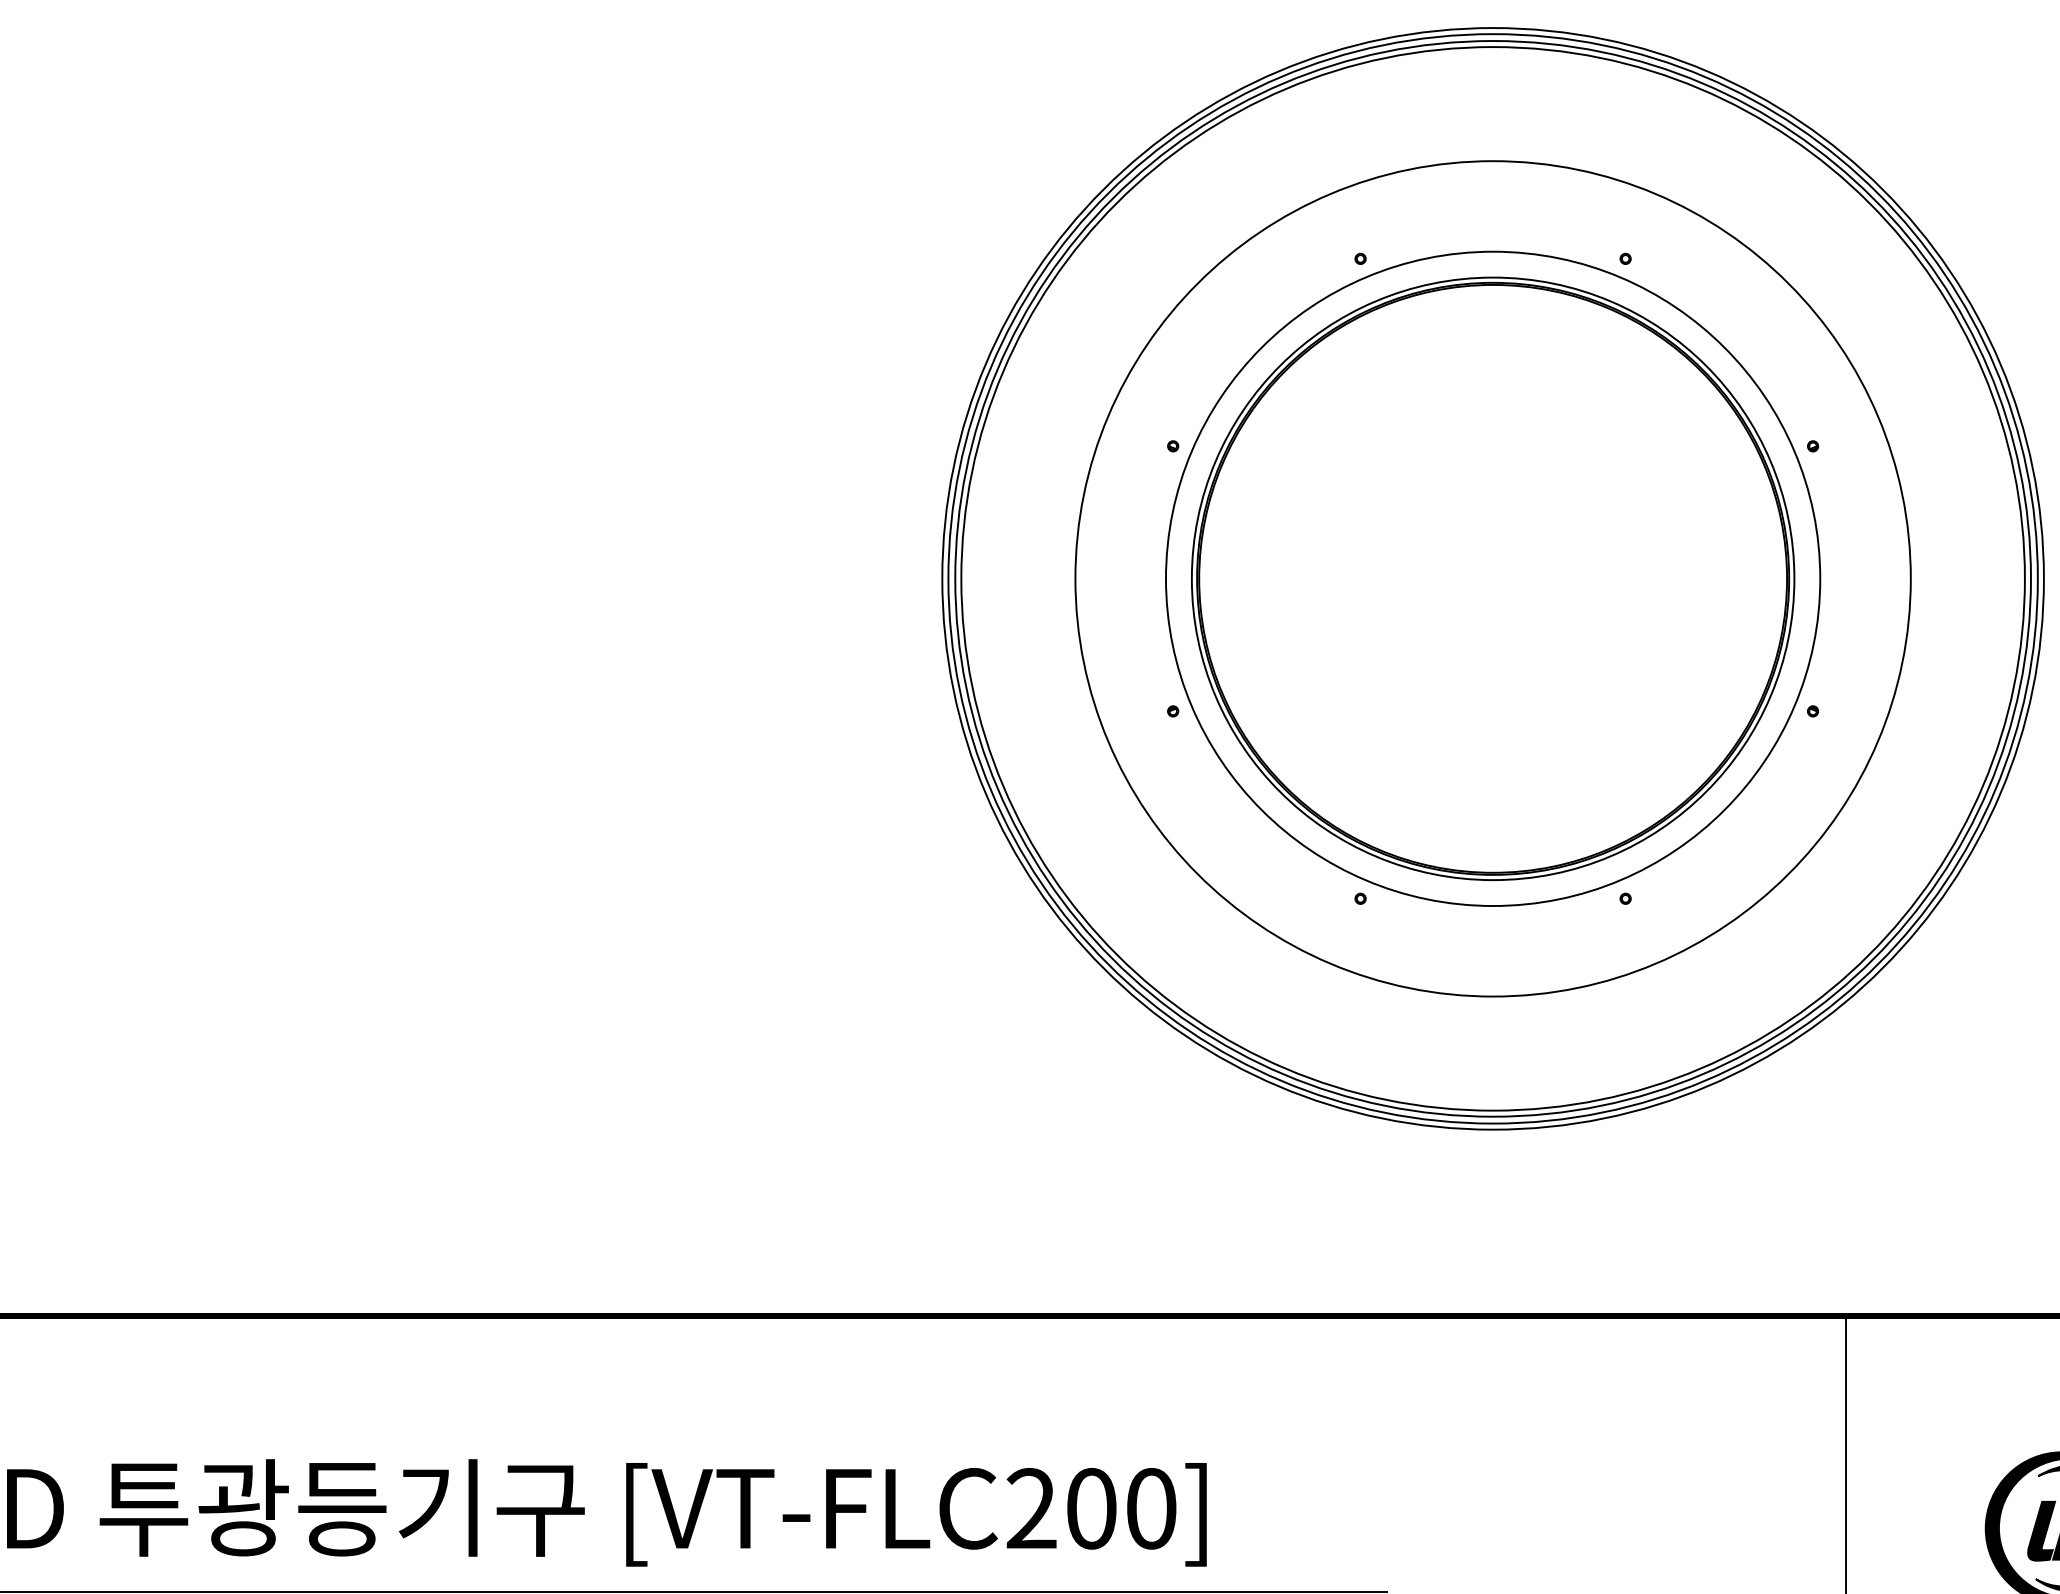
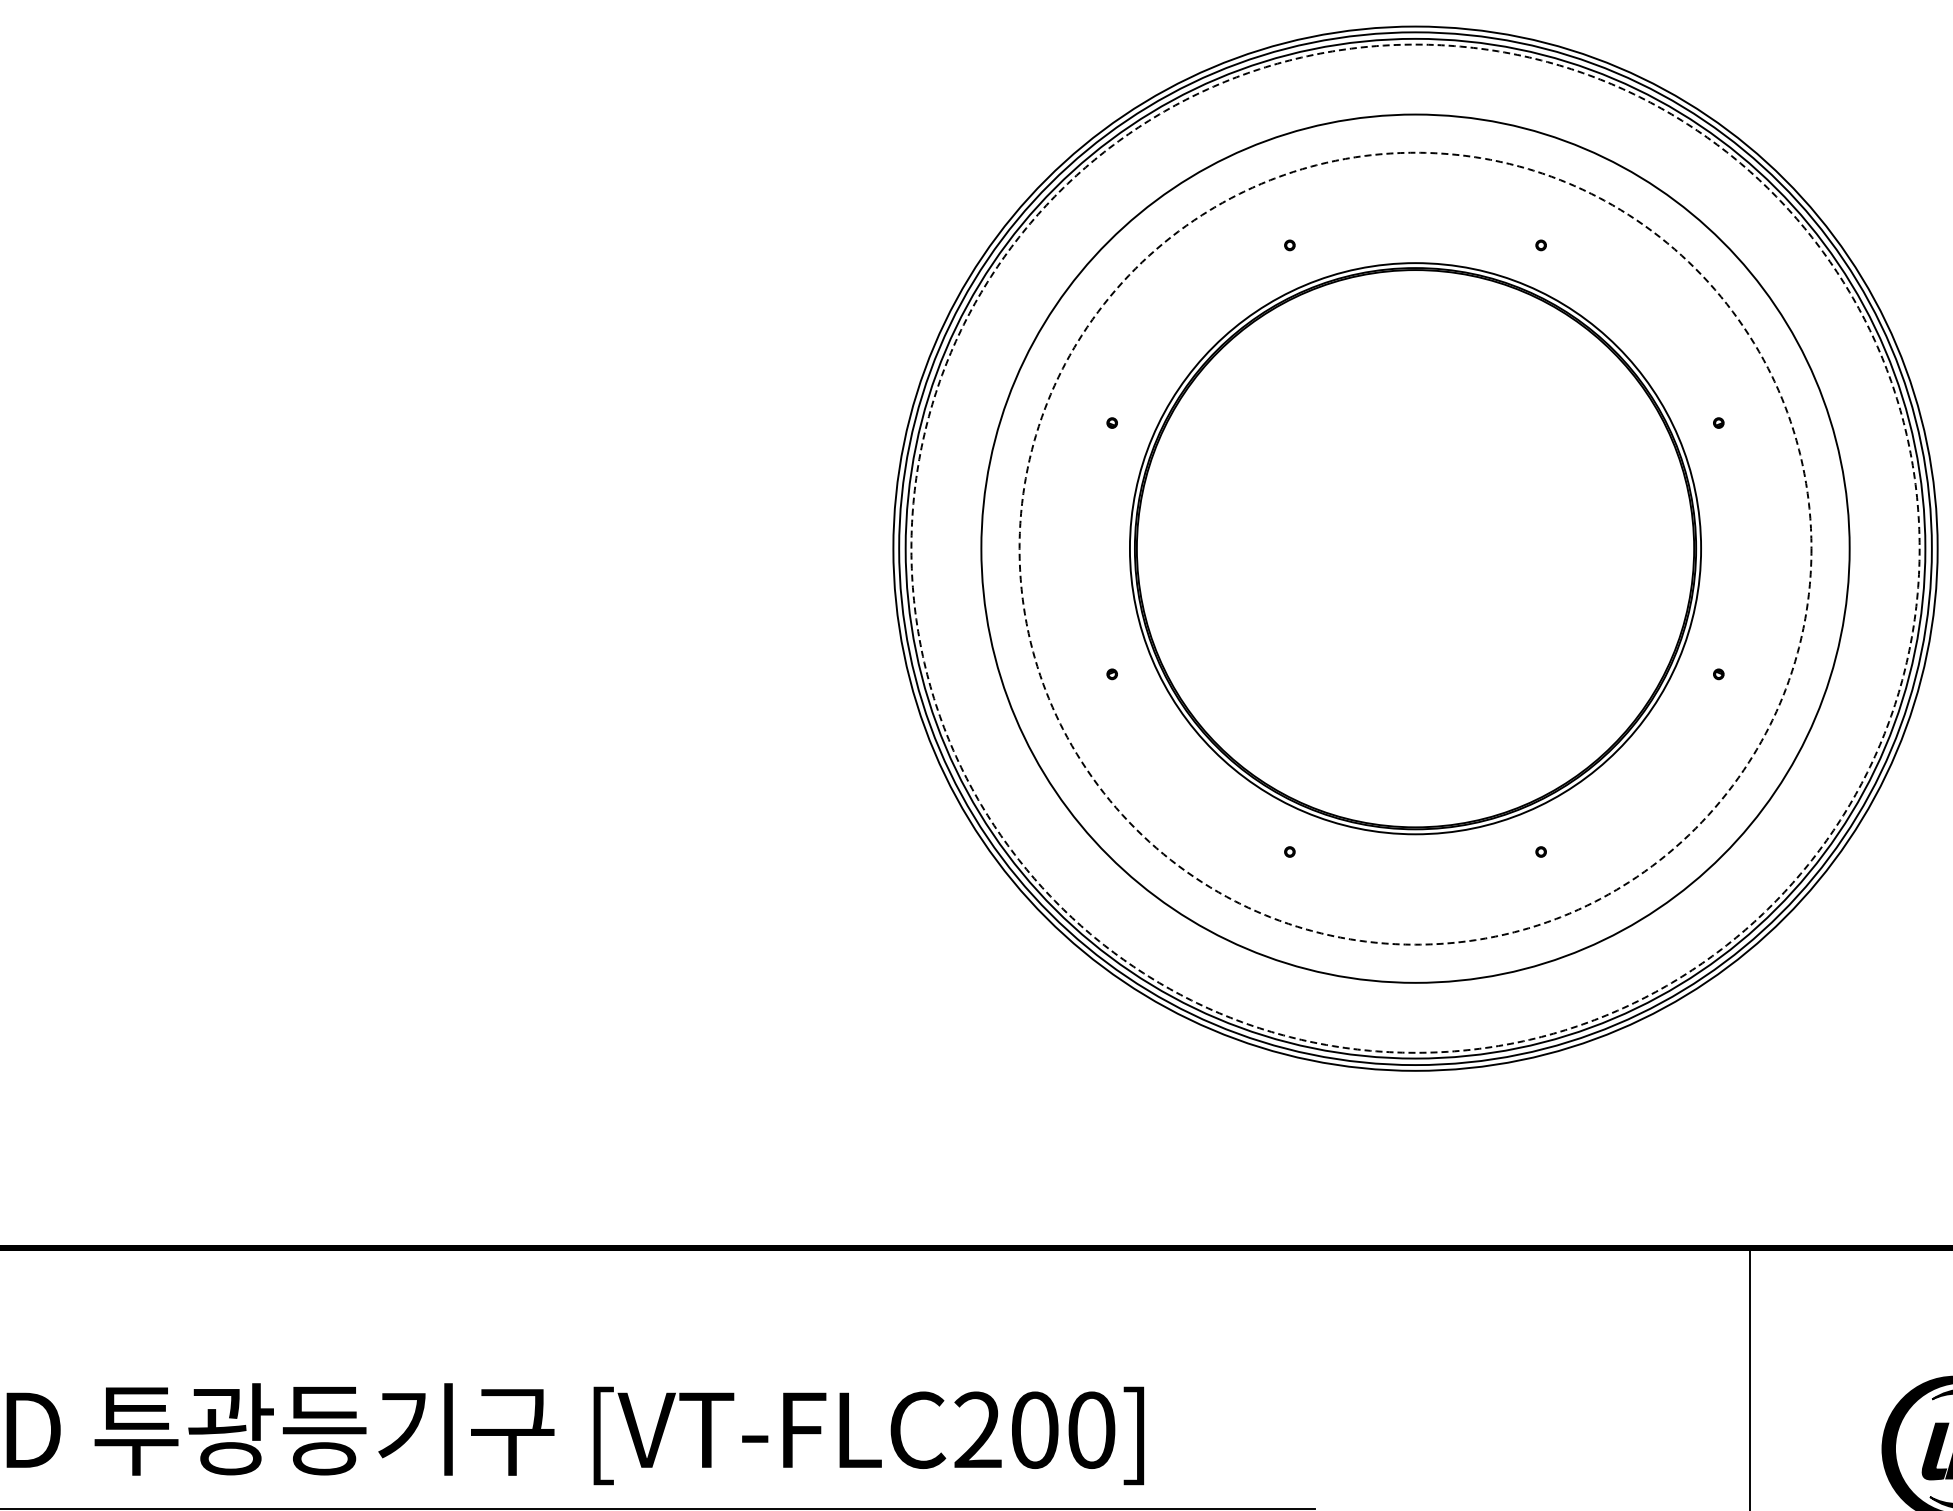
circle: (1493, 578) -> (1415, 548), size x1.4
circle: (1493, 578) -> (1415, 548), solid -> dashed
circle: (1493, 578) -> (1415, 548), solid -> dashed

